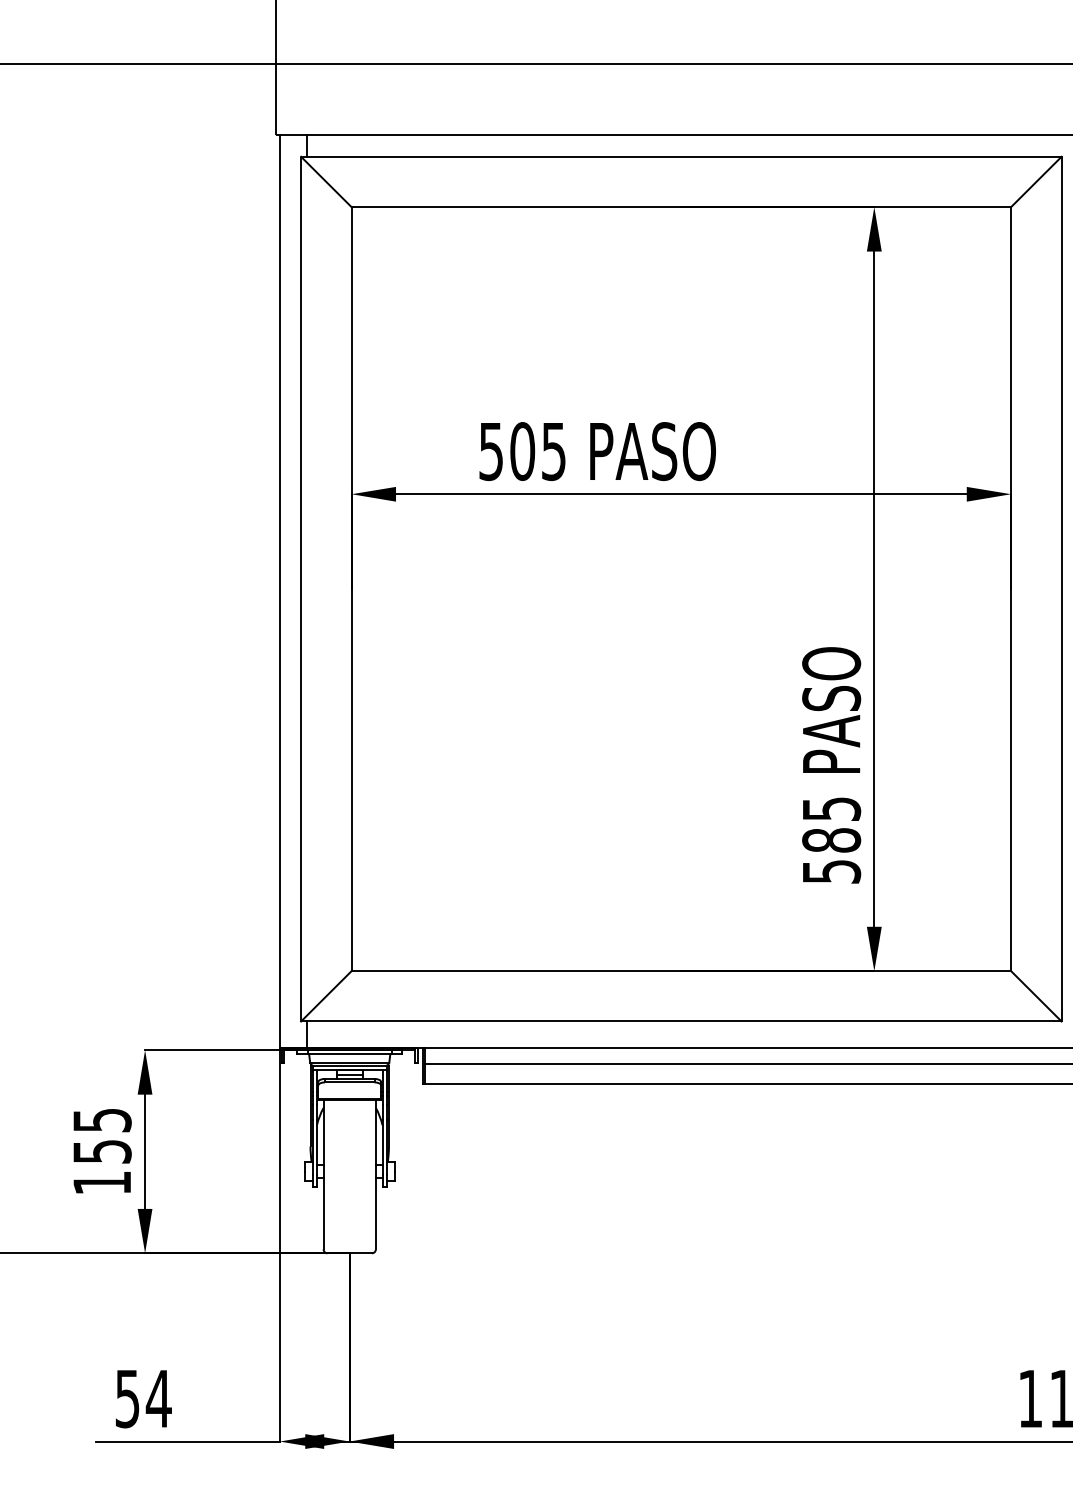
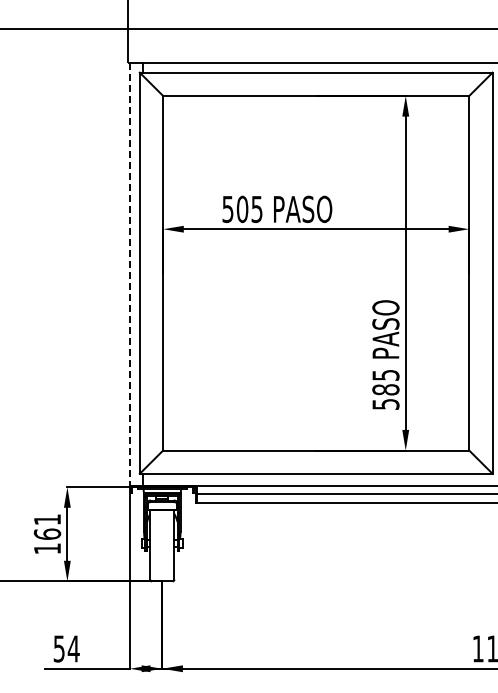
line: (278, 591) -> (129, 274), solid -> dashed
text: (102, 1134) -> (47, 526), 155 -> 161

